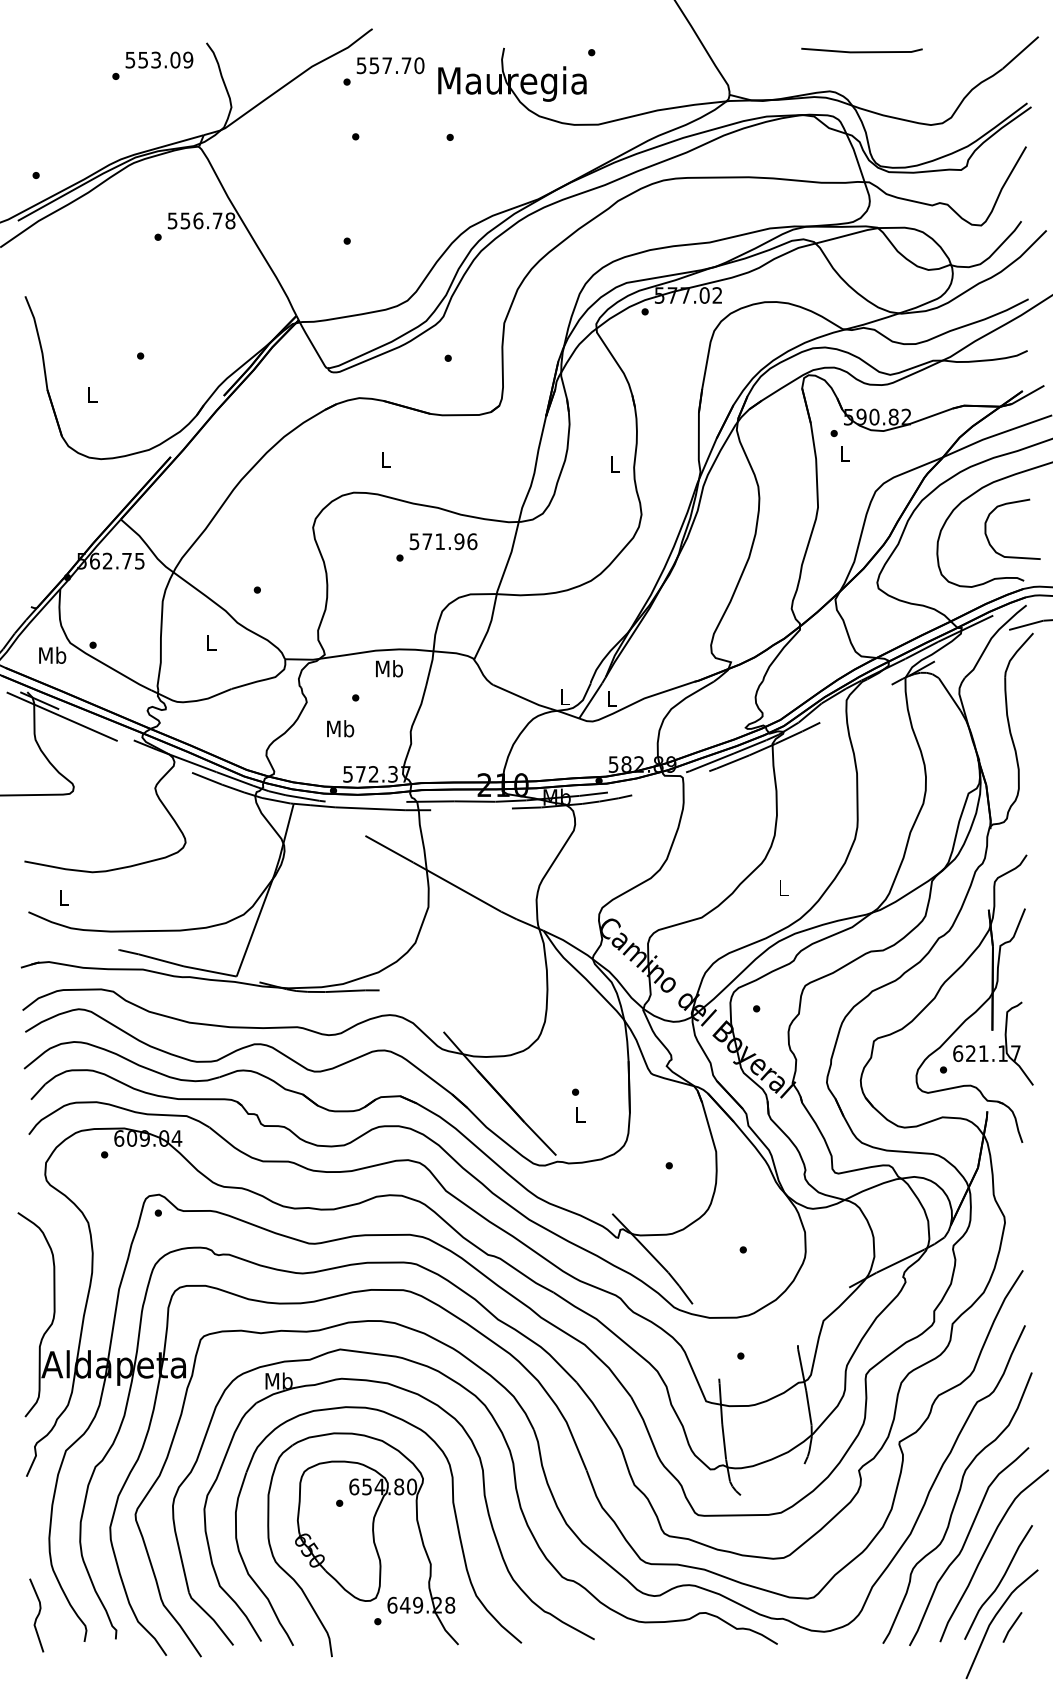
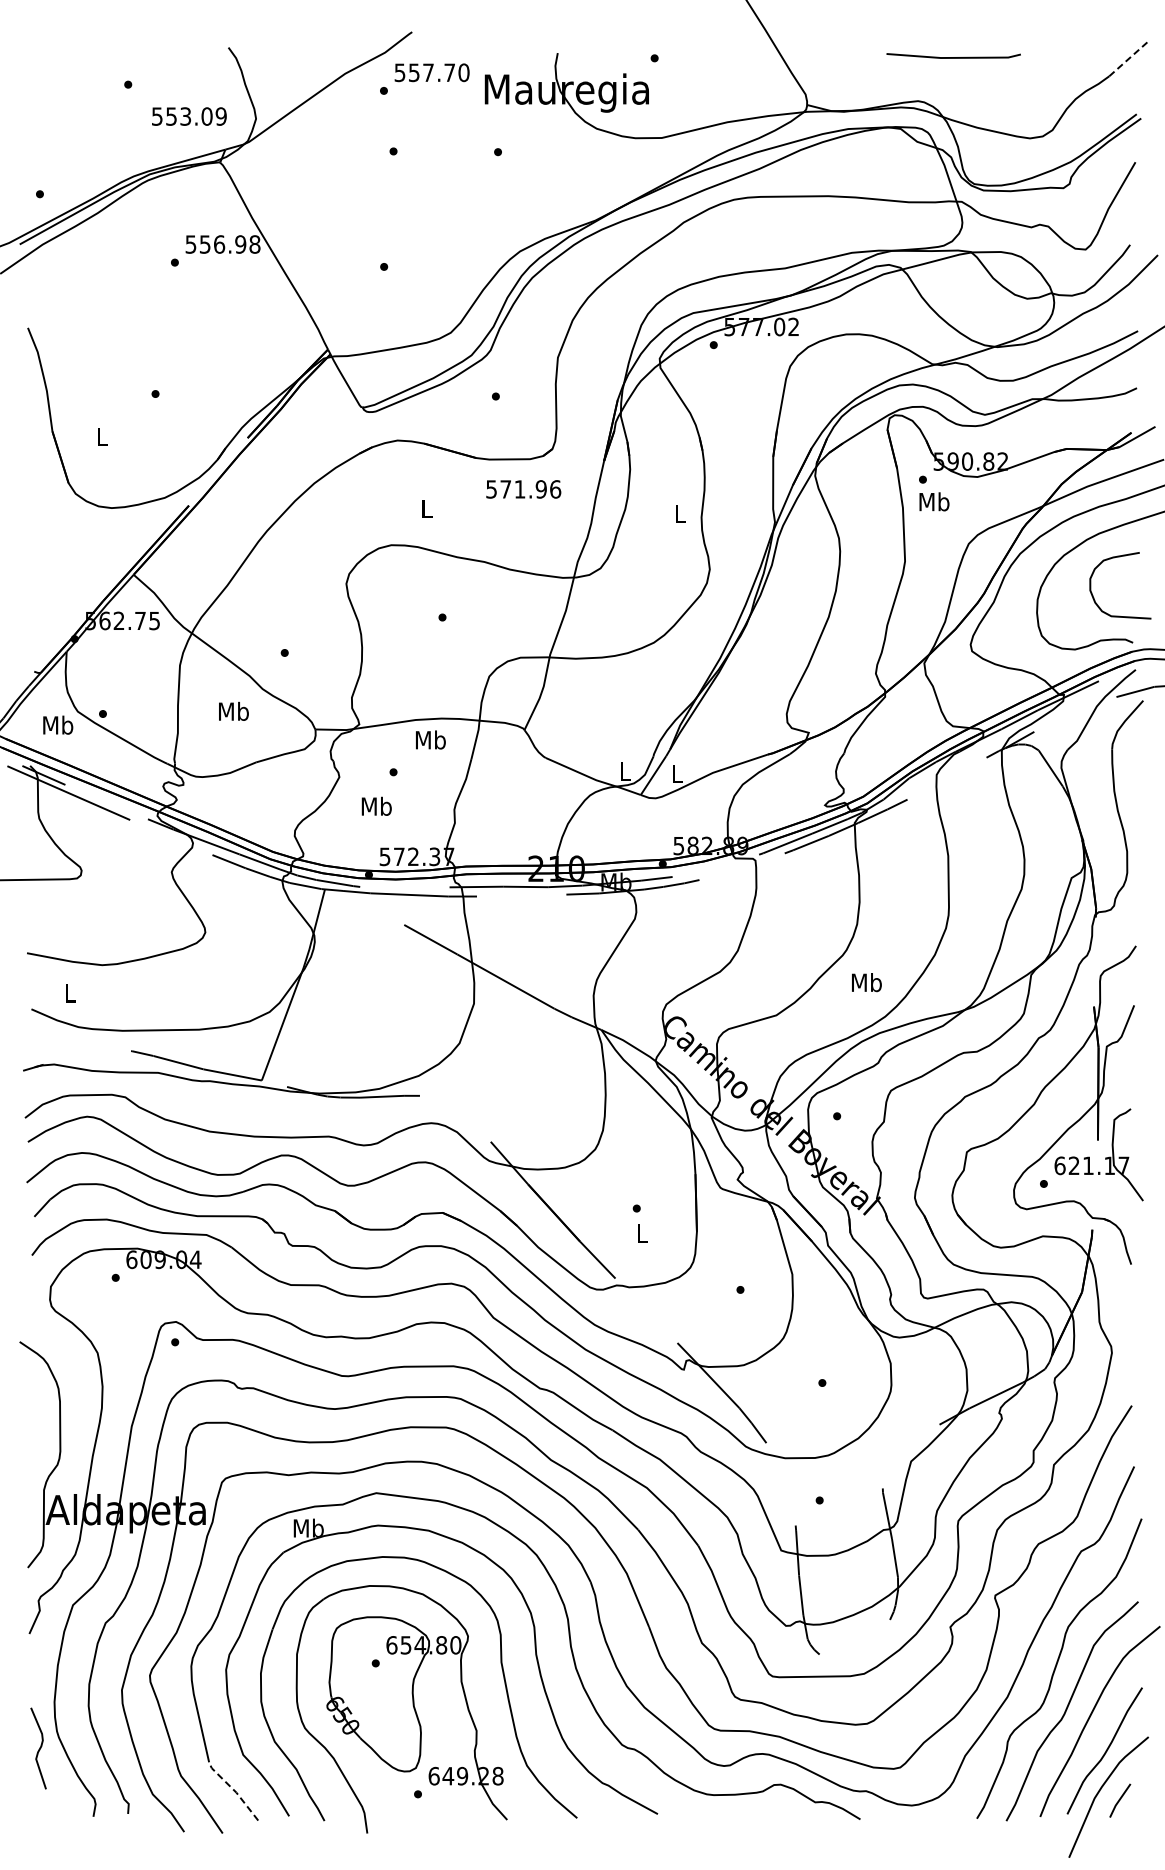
line: (1020, 52) -> (1129, 58), solid -> dashed
text: (159, 60) -> (189, 116), moved
text: (217, 220) -> (240, 244), 556.78 -> 556.98
text: (844, 453) -> (934, 501), L -> Mb
text: (443, 541) -> (523, 489), moved
text: (211, 642) -> (233, 710), L -> Mb
text: (783, 887) -> (866, 982), L -> Mb
curve: (37, 1615) -> (39, 1748), moved
line: (211, 1618) -> (234, 1790), solid -> dashed

